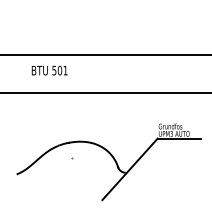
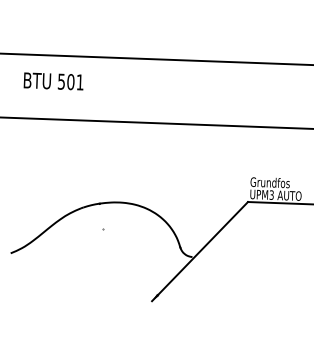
text: (49, 70) -> (53, 81), moved

